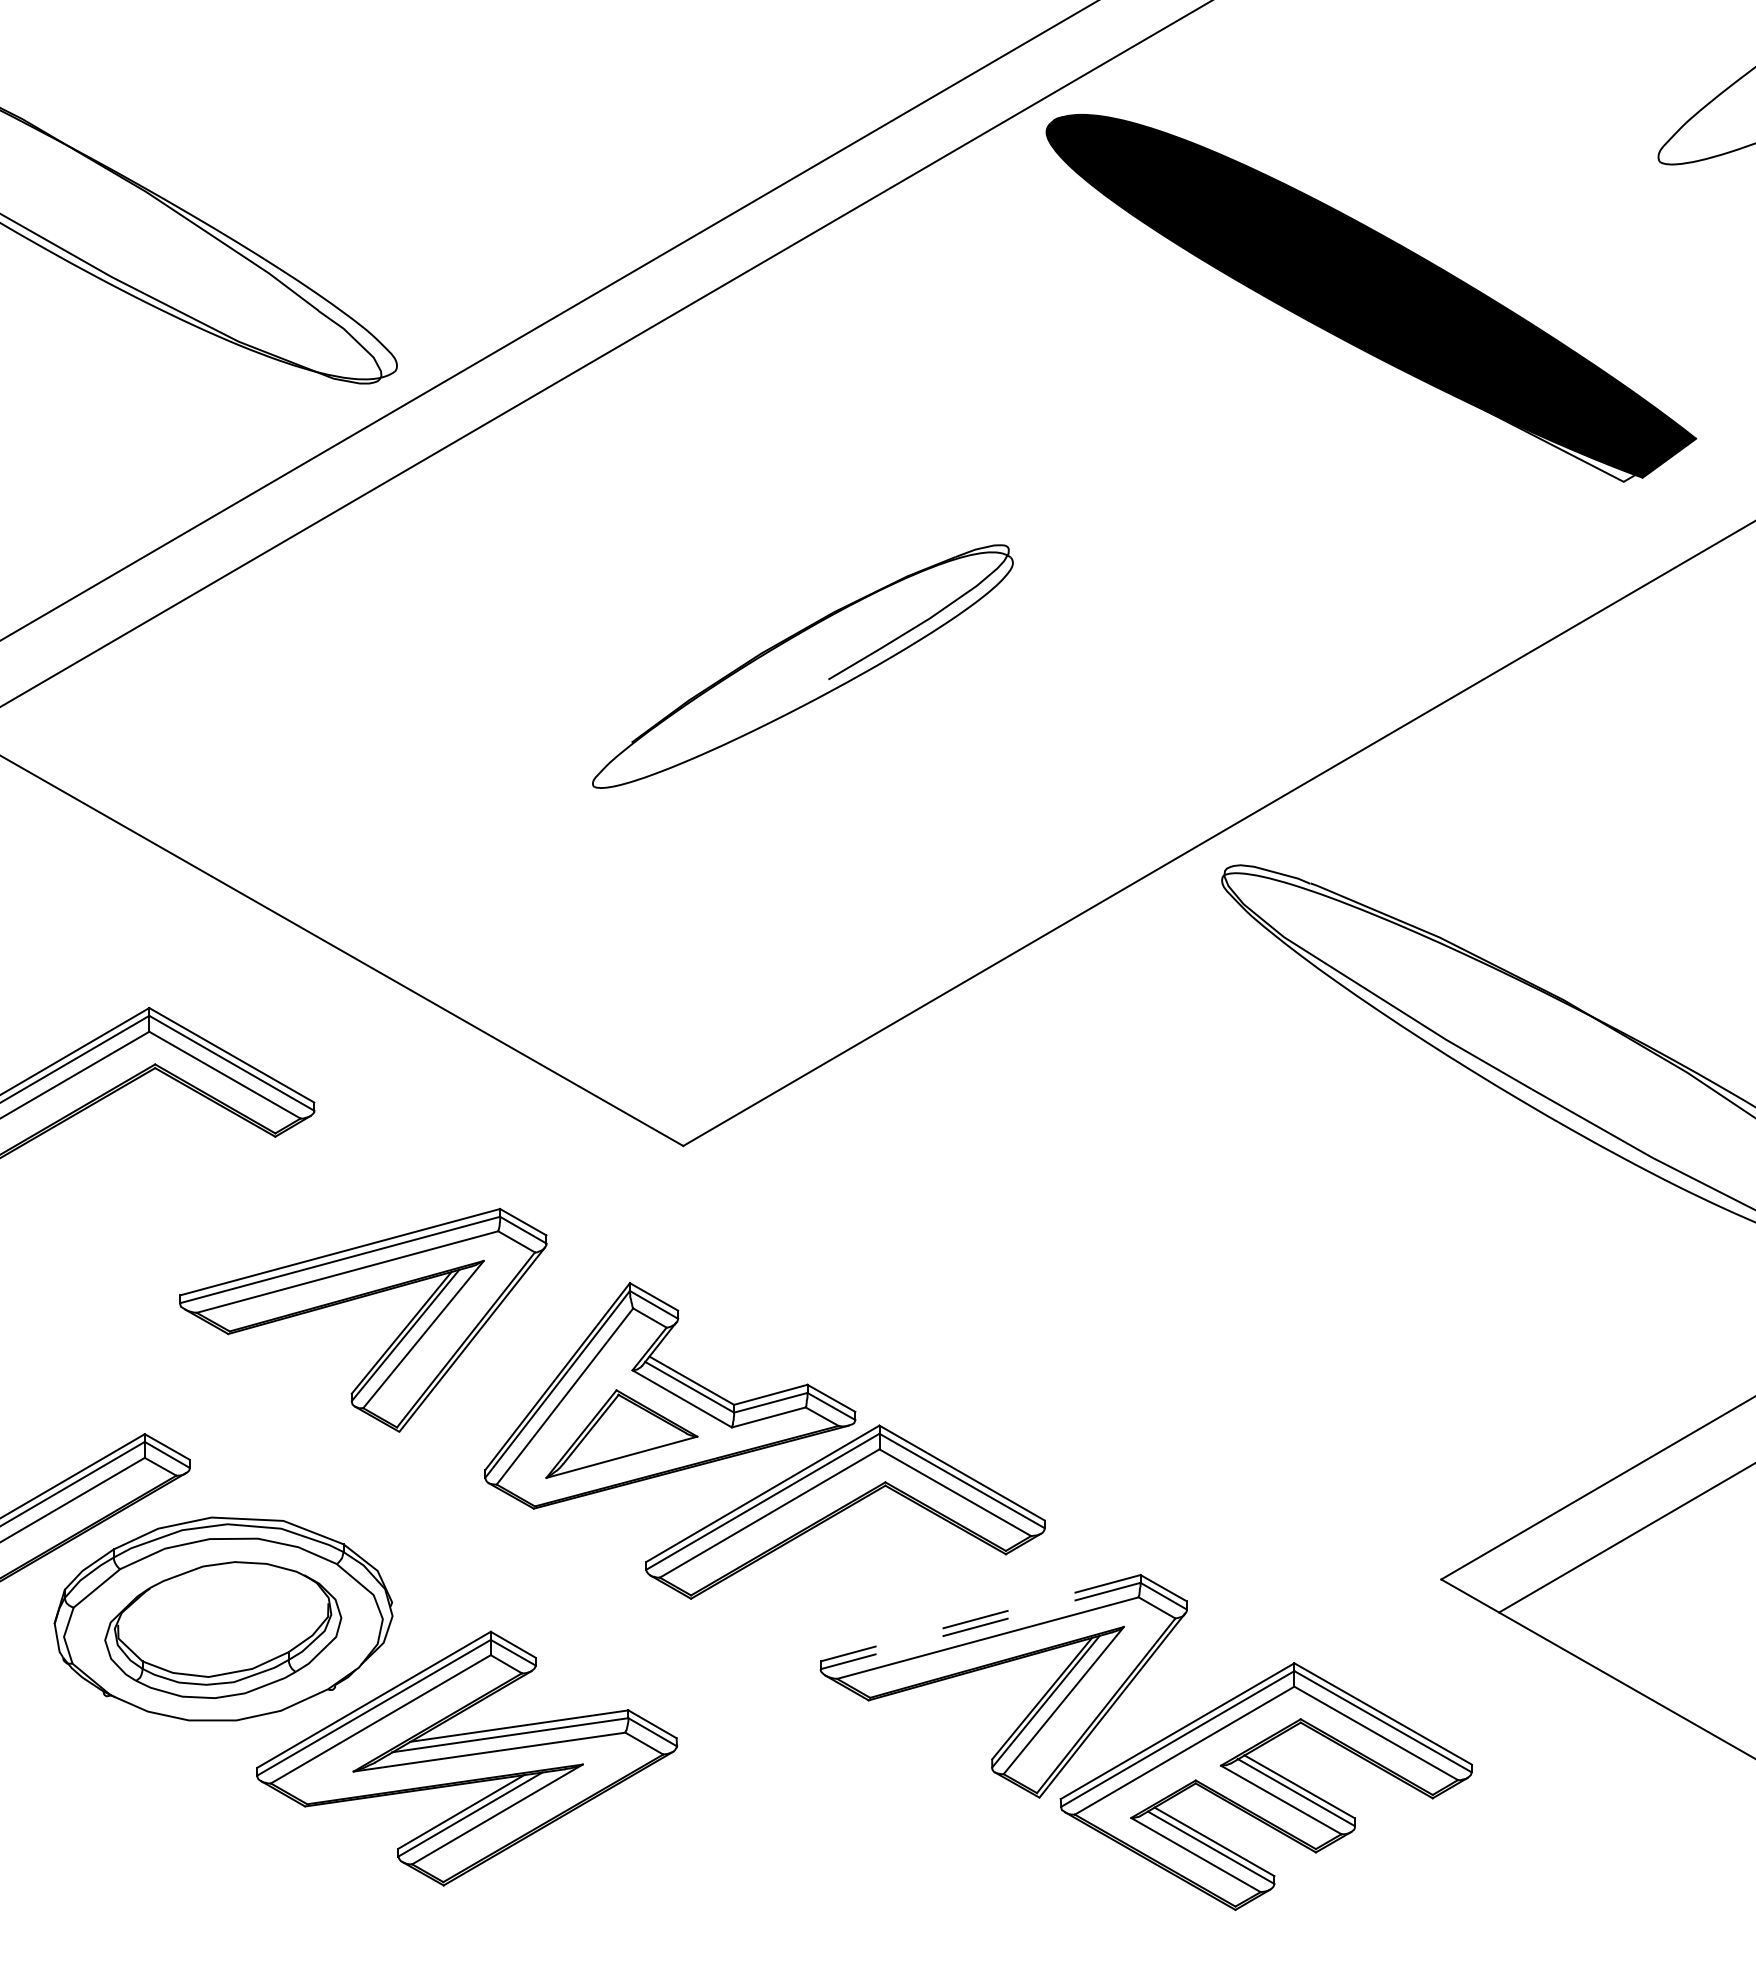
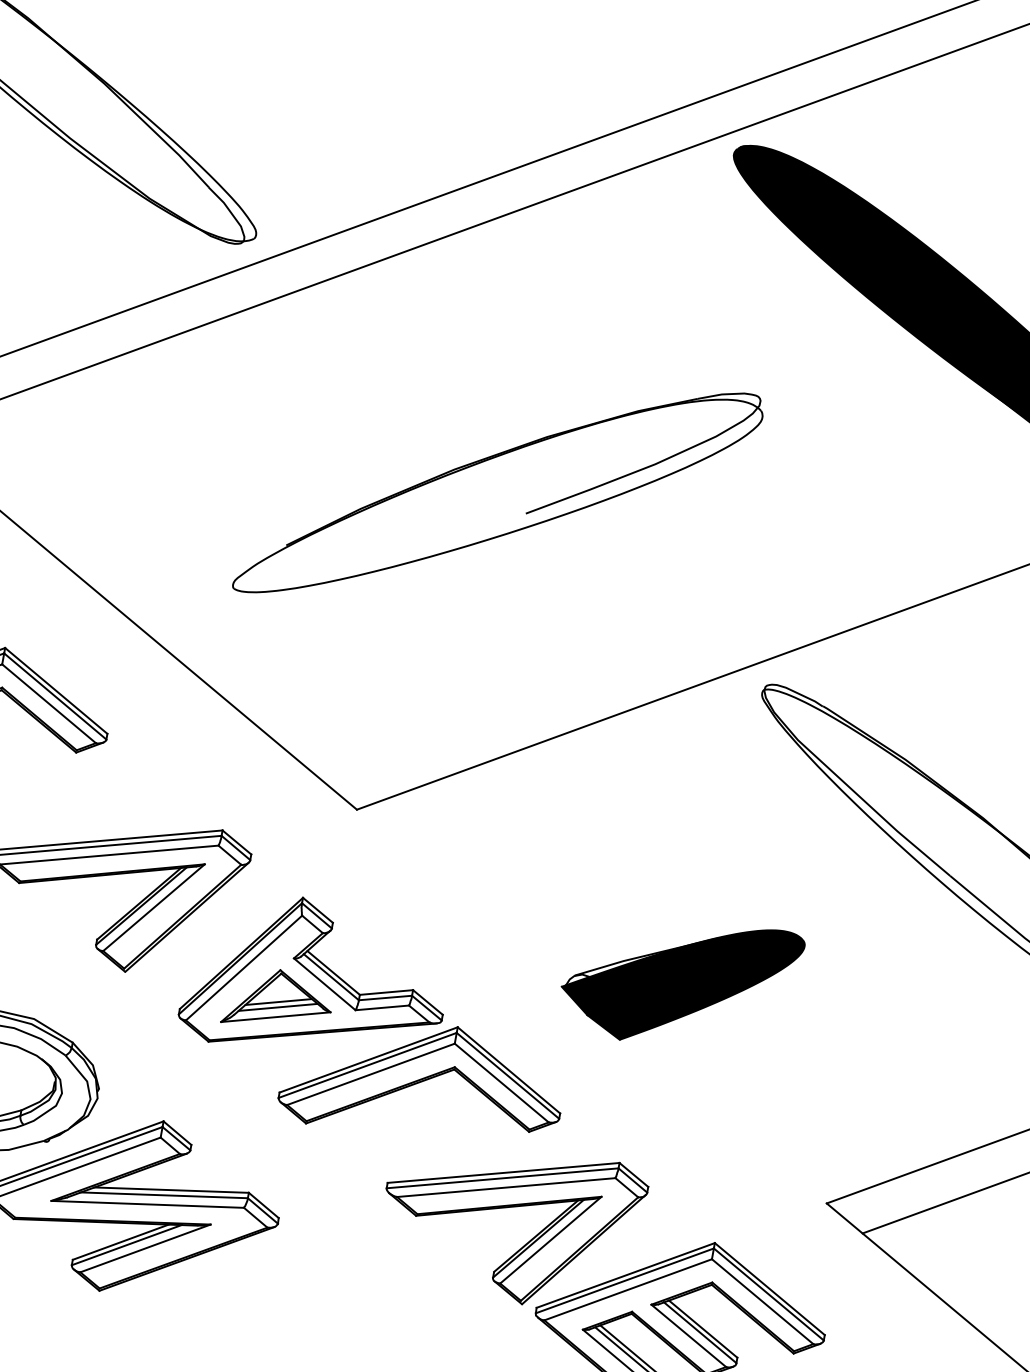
part: (802, 666) -> (498, 493), size x1.67
part: (1180, 1305) -> (680, 981), added
line: (621, 1435) -> (278, 1002), added
line: (622, 1442) -> (278, 1007), added
line: (980, 1618) -> (503, 1173), dashed -> solid
line: (980, 1626) -> (502, 1178), dashed -> solid

